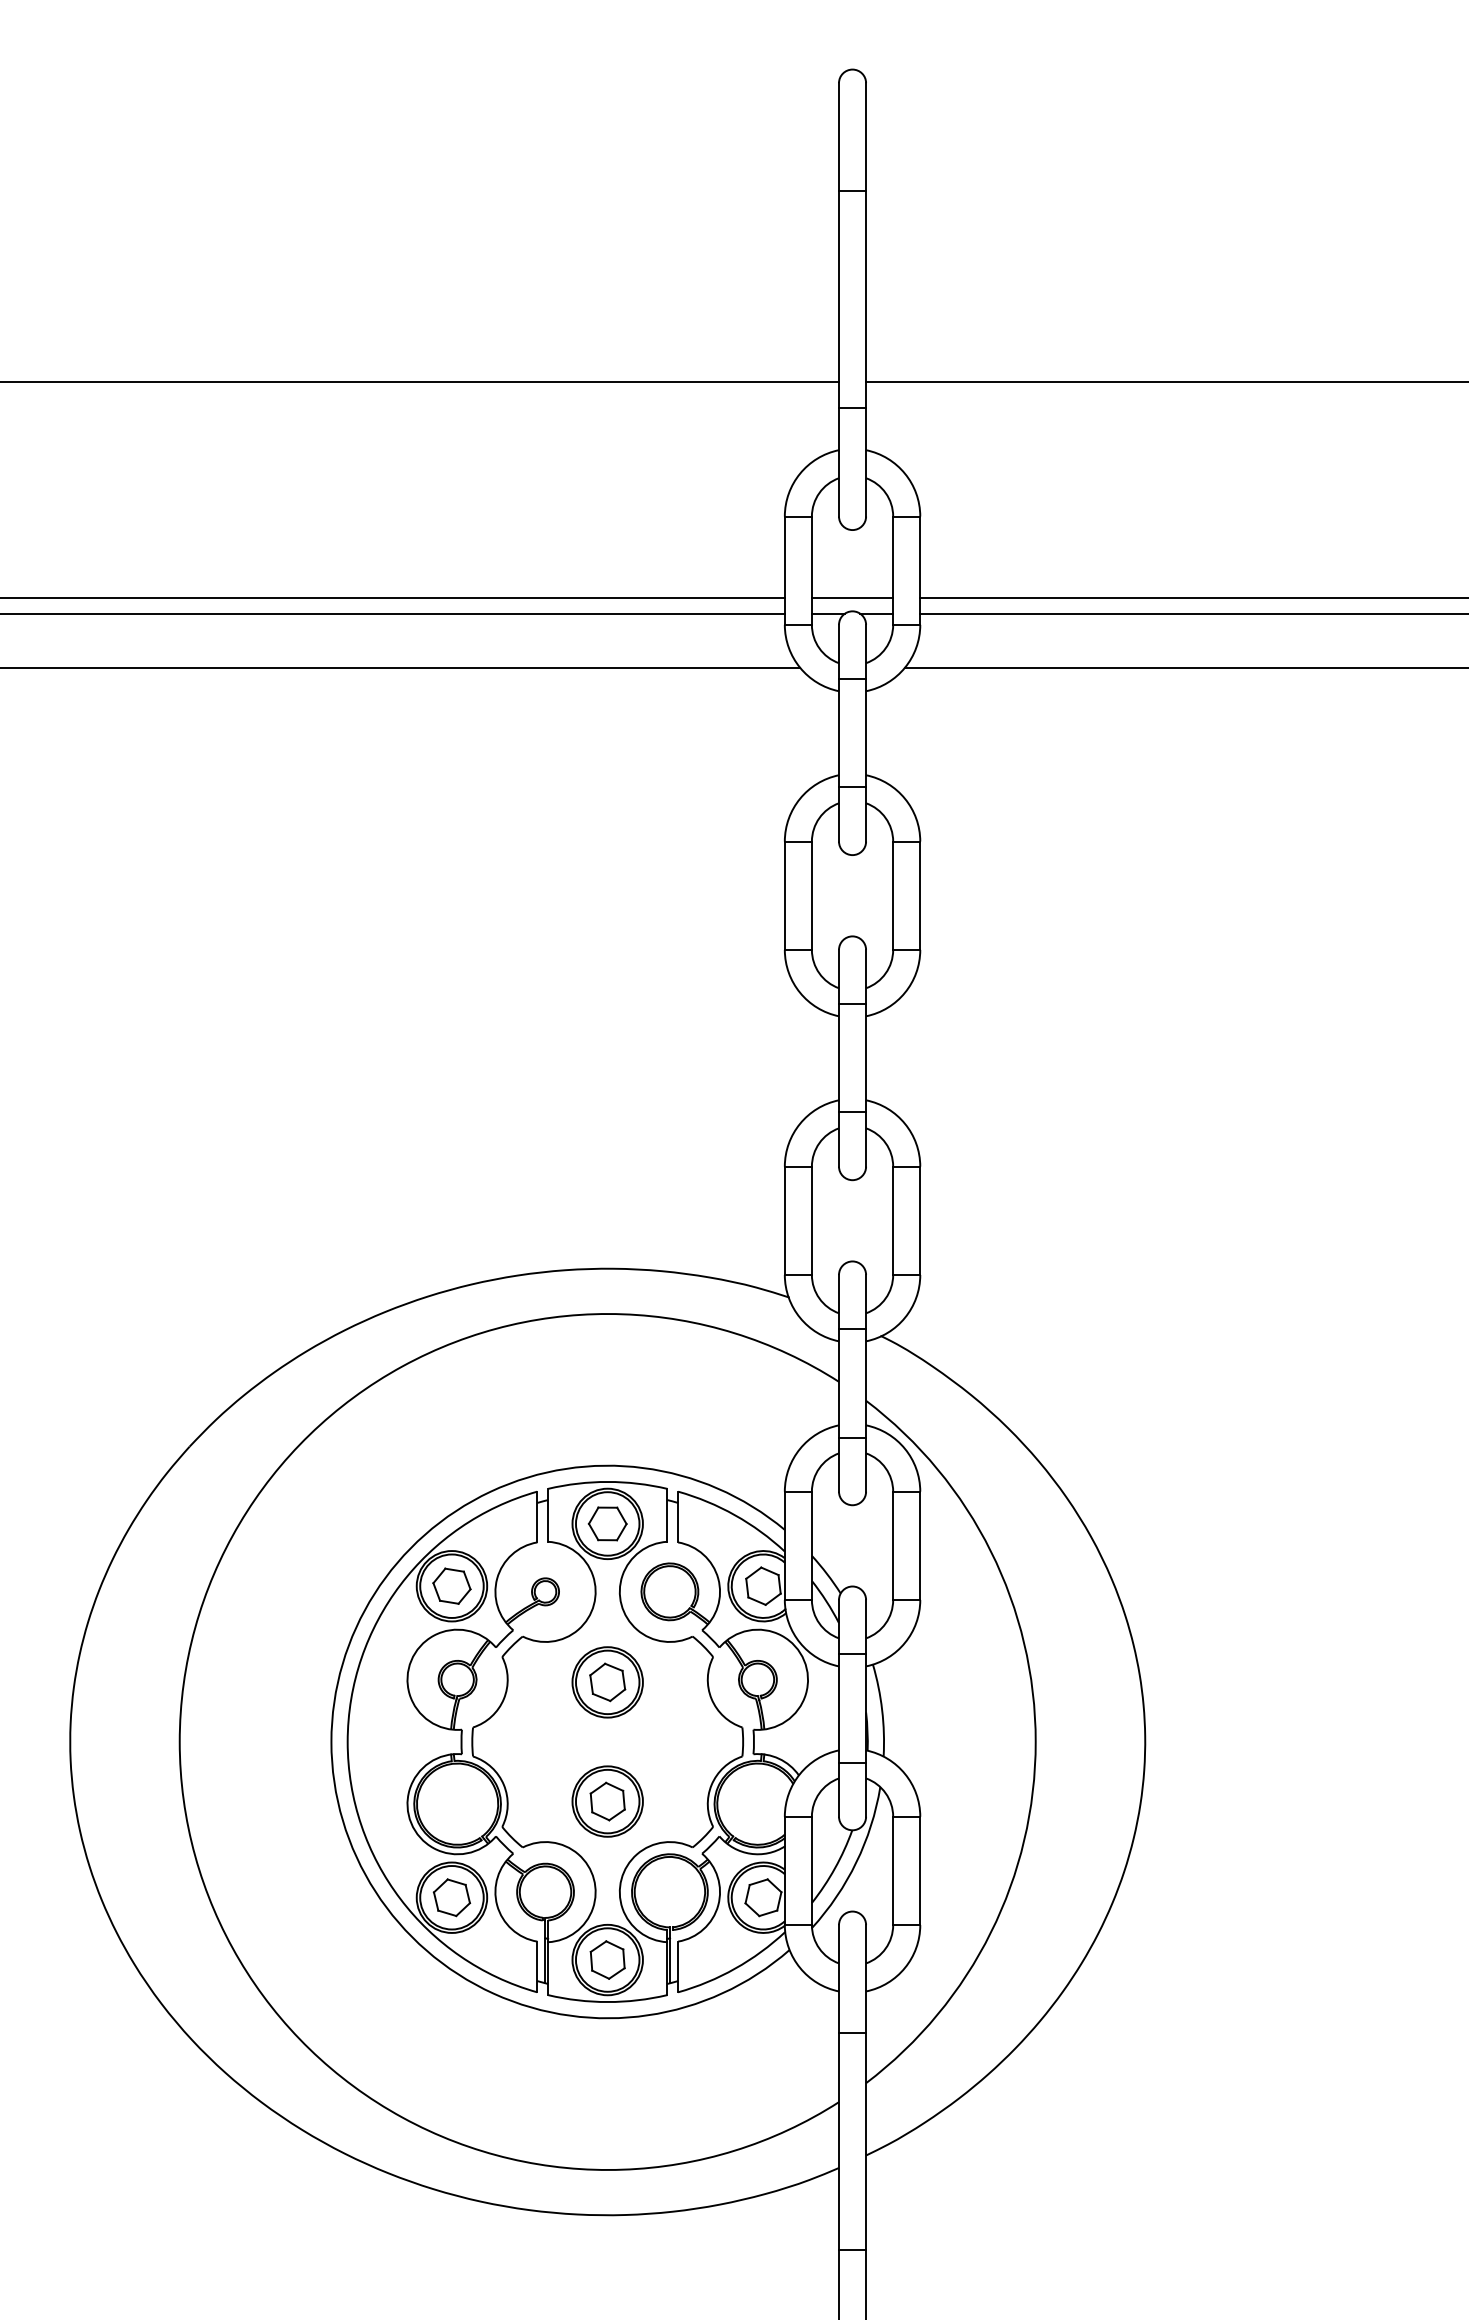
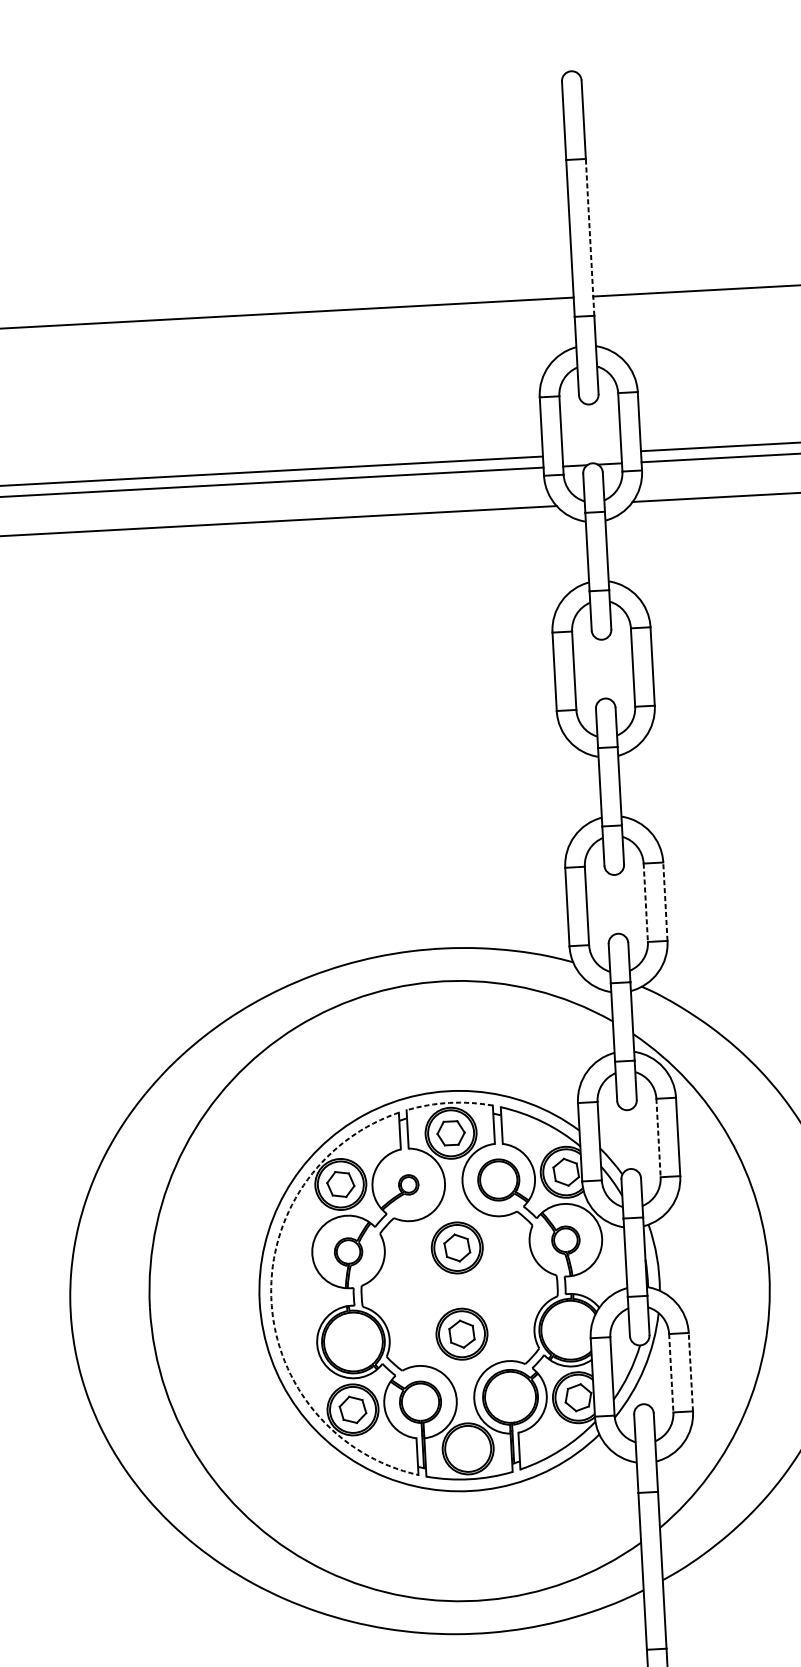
line: (866, 299) -> (590, 237), solid -> dashed
line: (852, 598) -> (591, 454), removed
line: (920, 1220) -> (665, 901), solid -> dashed
line: (893, 1221) -> (646, 903), solid -> dashed
arc: (607, 1481) -> (449, 1102), solid -> dashed
line: (893, 1546) -> (658, 1138), solid -> dashed
arc: (347, 1741) -> (271, 1300), solid -> dashed
line: (920, 1870) -> (691, 1371), solid -> dashed
line: (893, 1871) -> (671, 1373), solid -> dashed
part: (607, 1959) -> (468, 1448), removed

